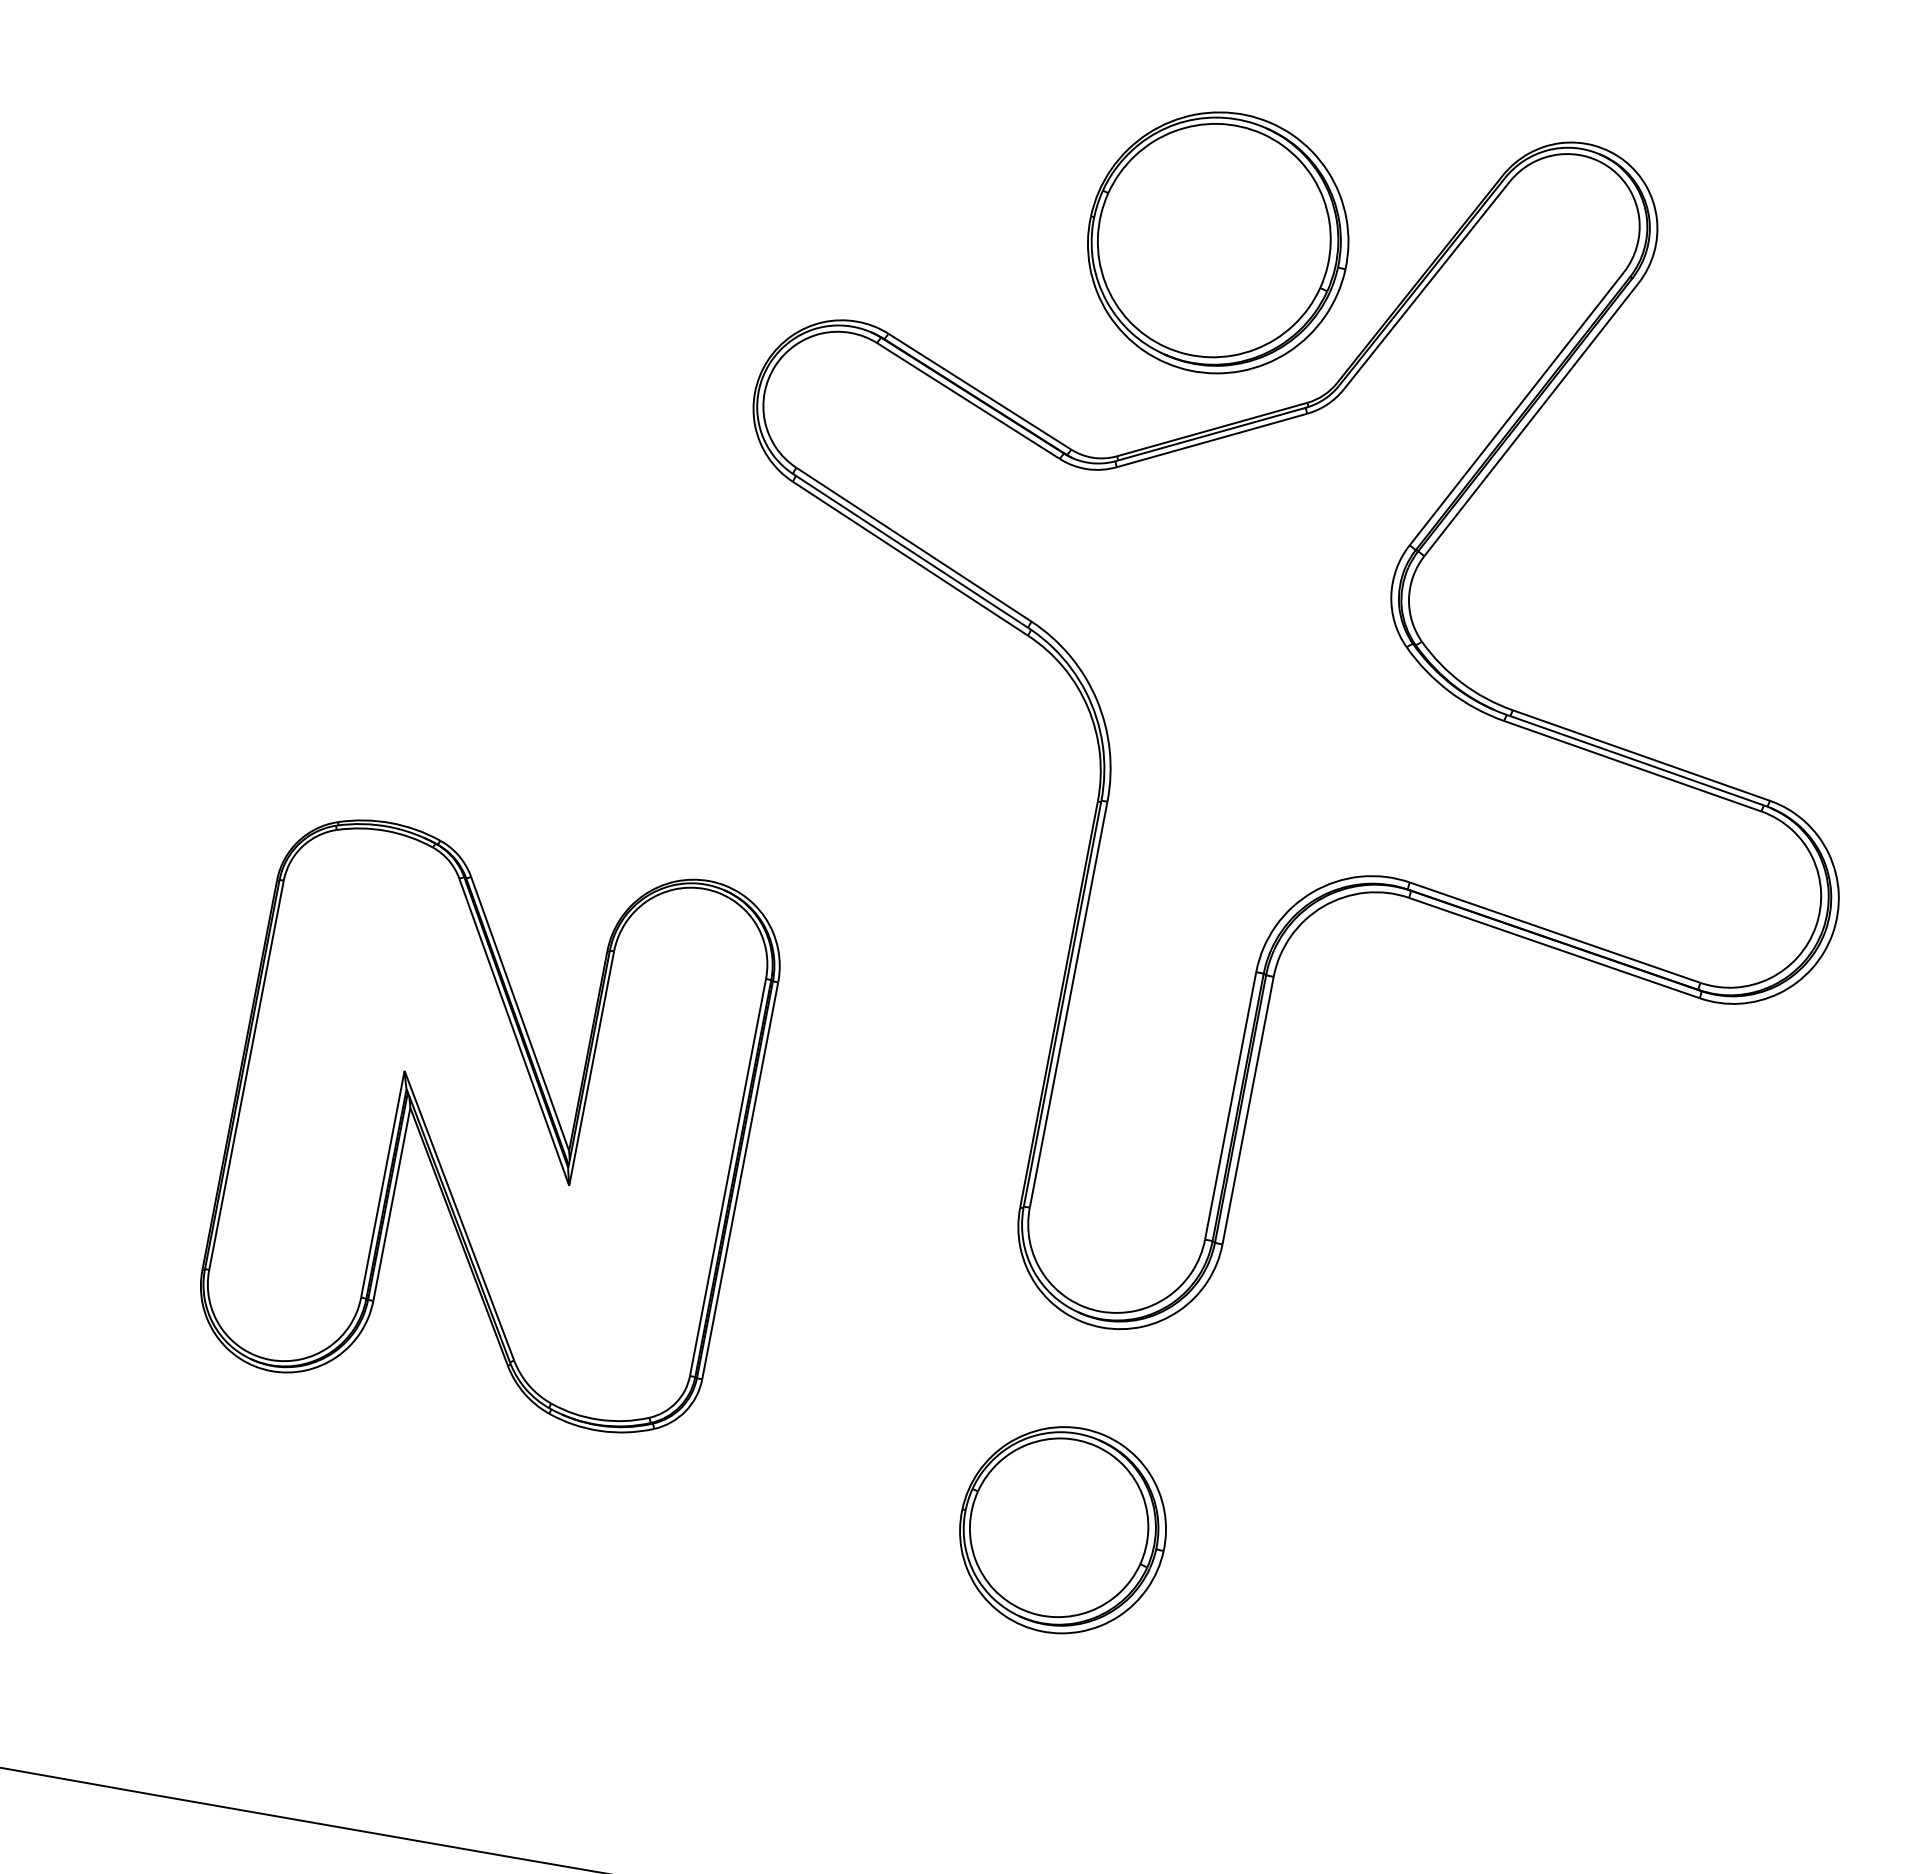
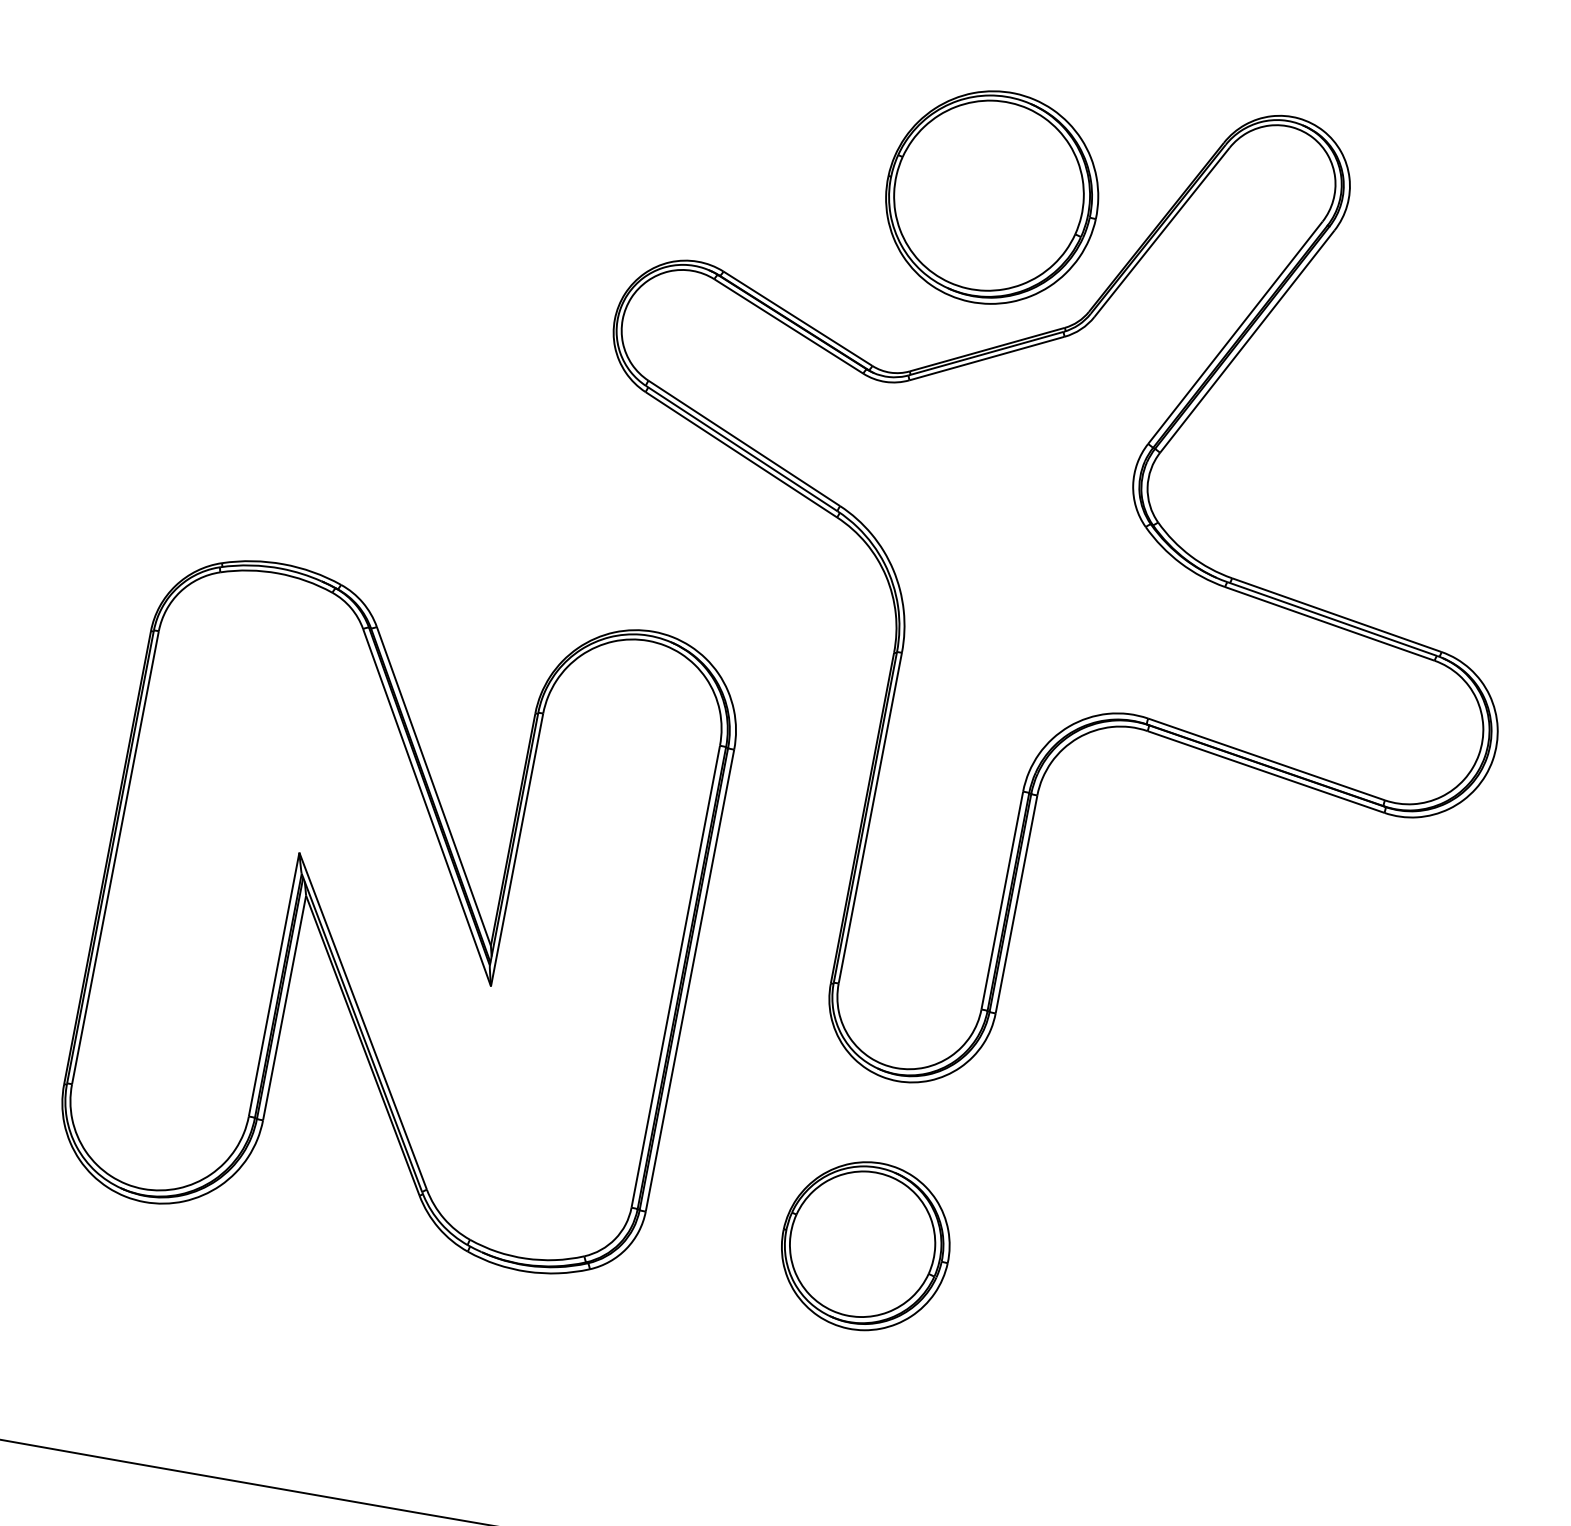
part: (490, 1126) -> (399, 917), size x1.43

